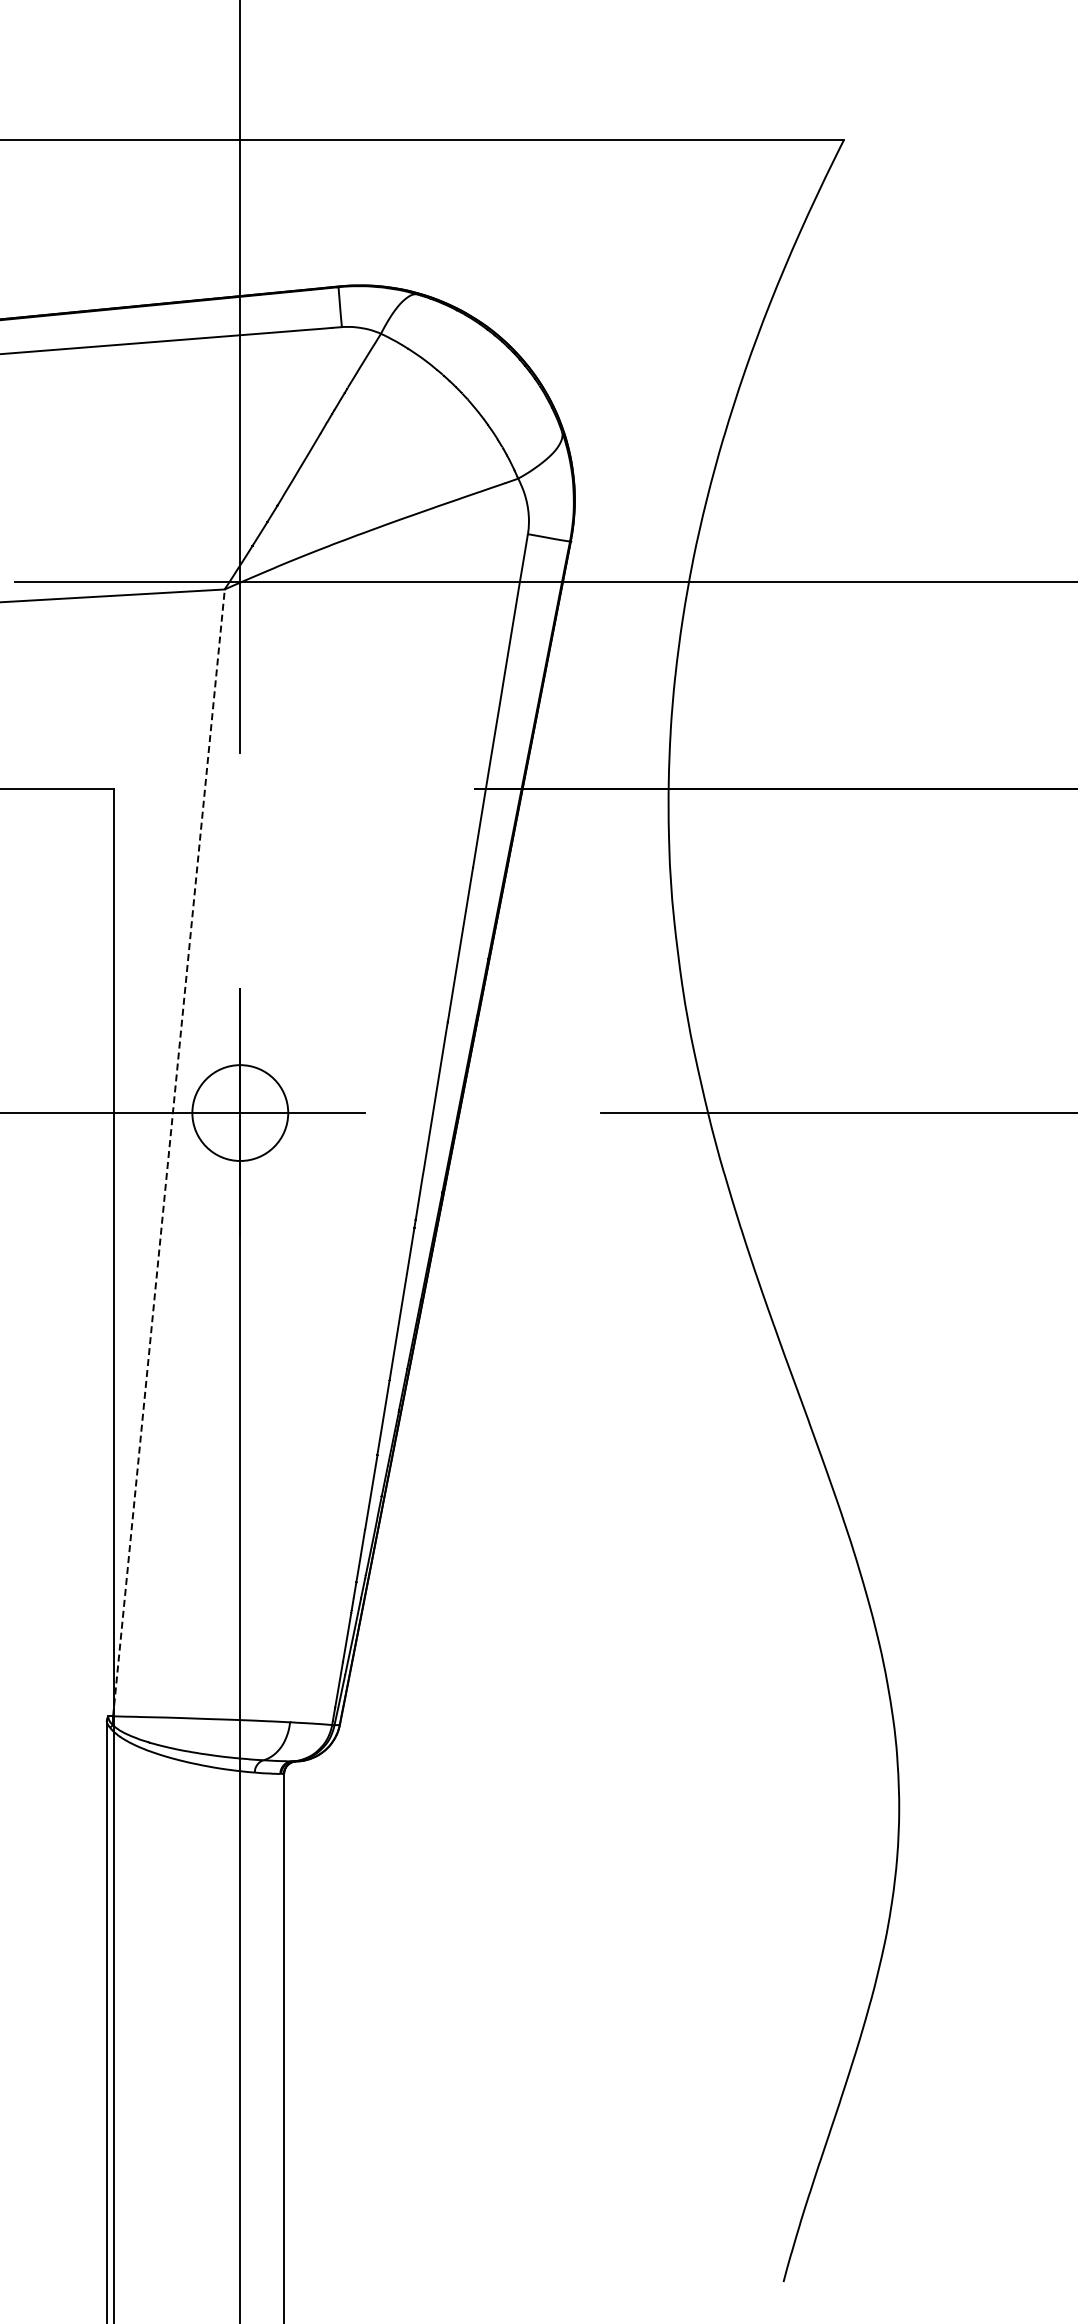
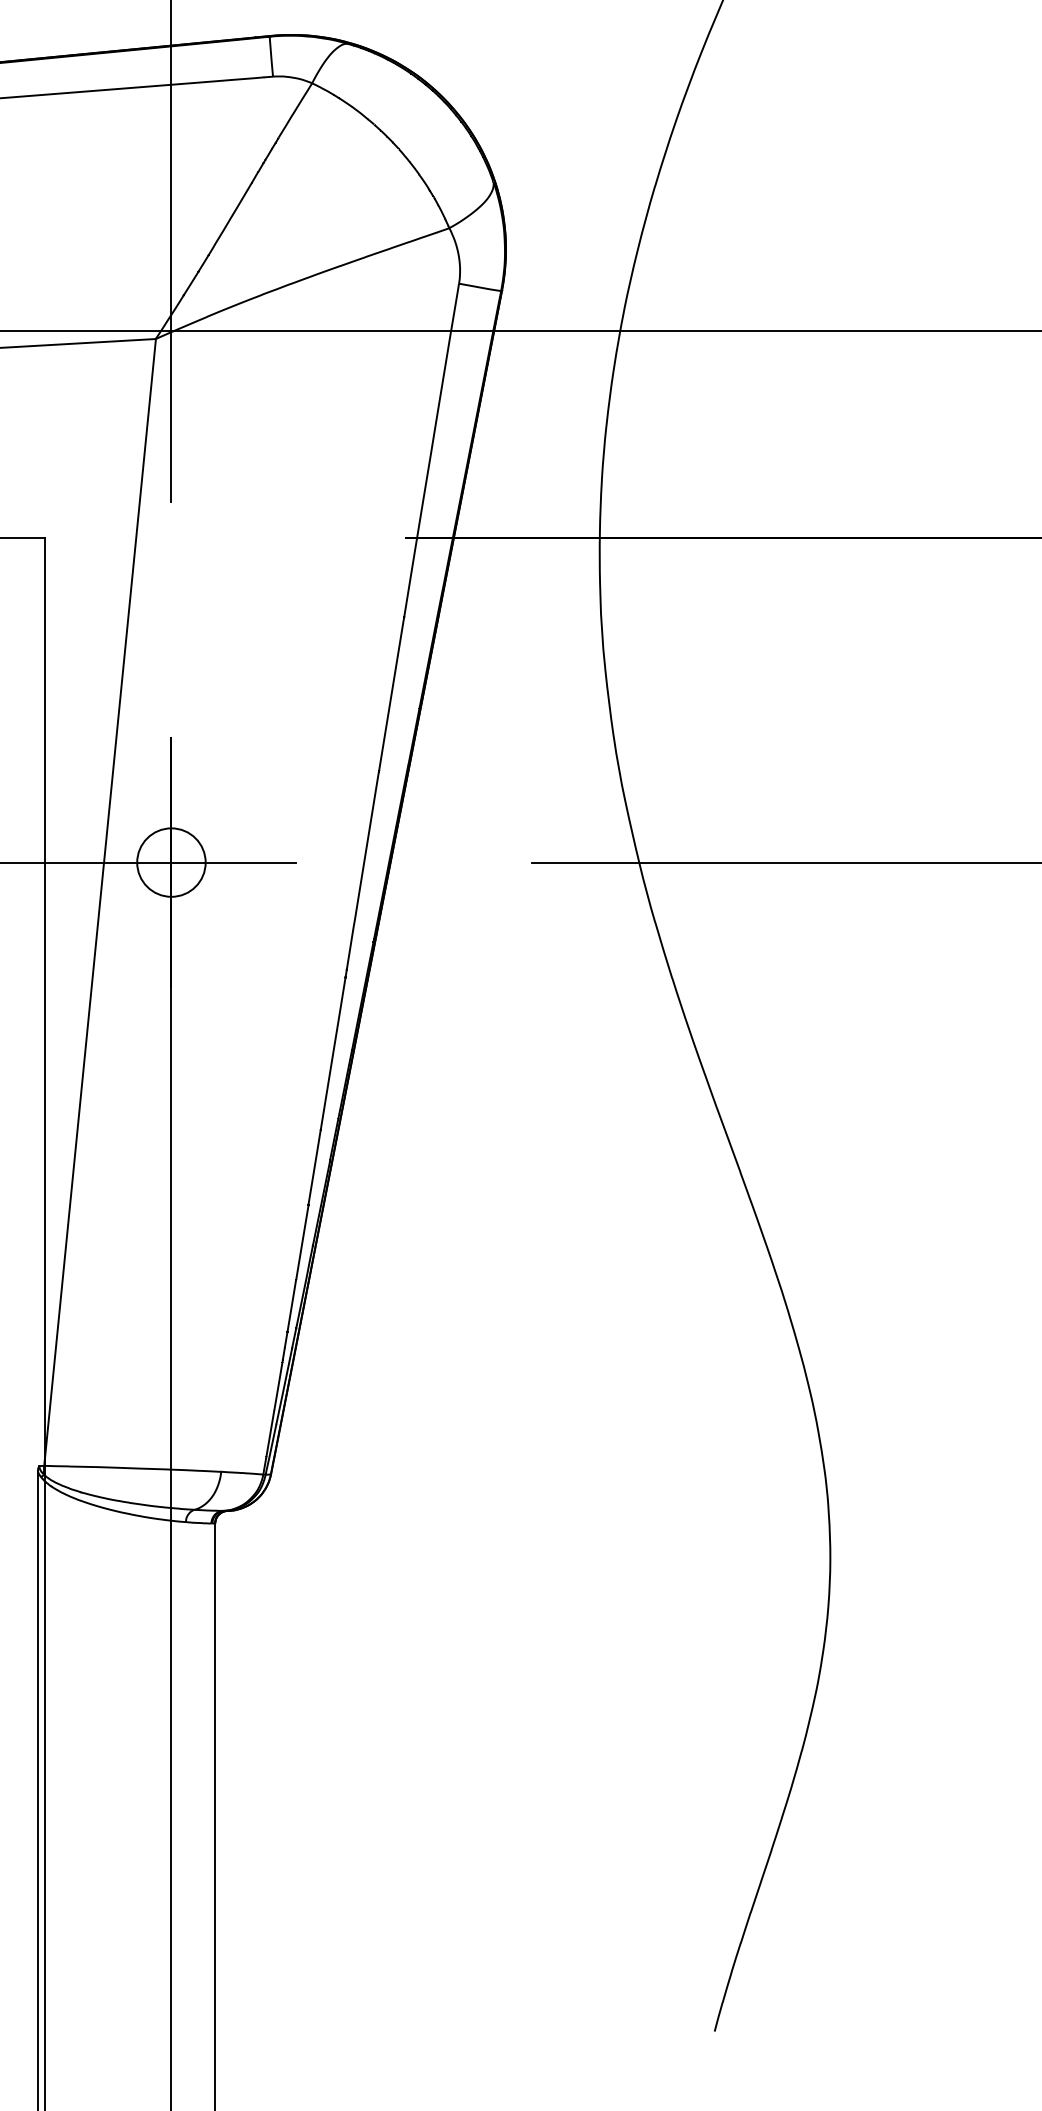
circle: (240, 1112) -> (171, 862), size x0.71
line: (169, 1152) -> (100, 902), dashed -> solid

